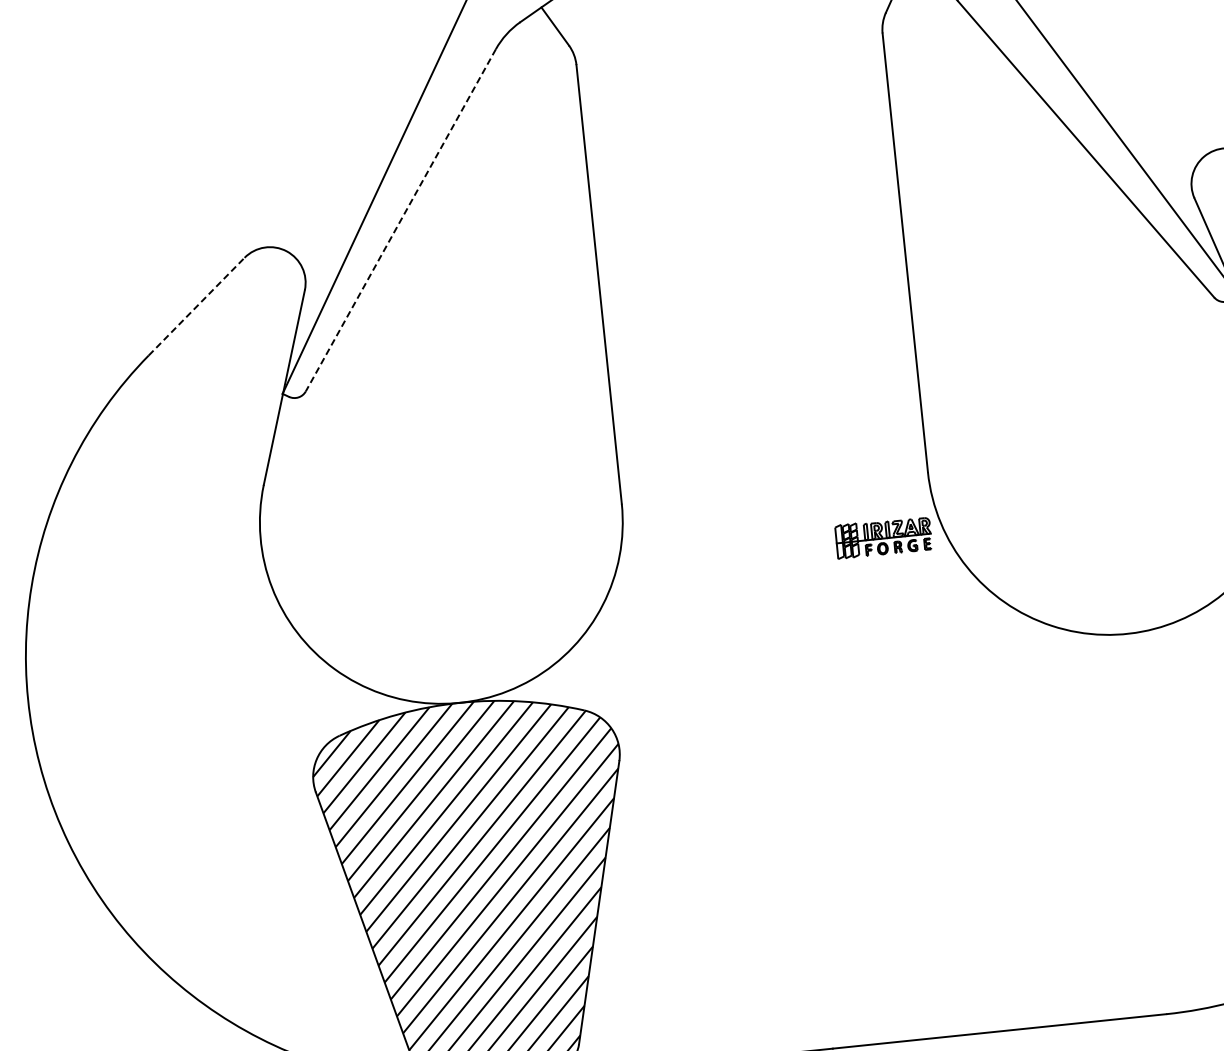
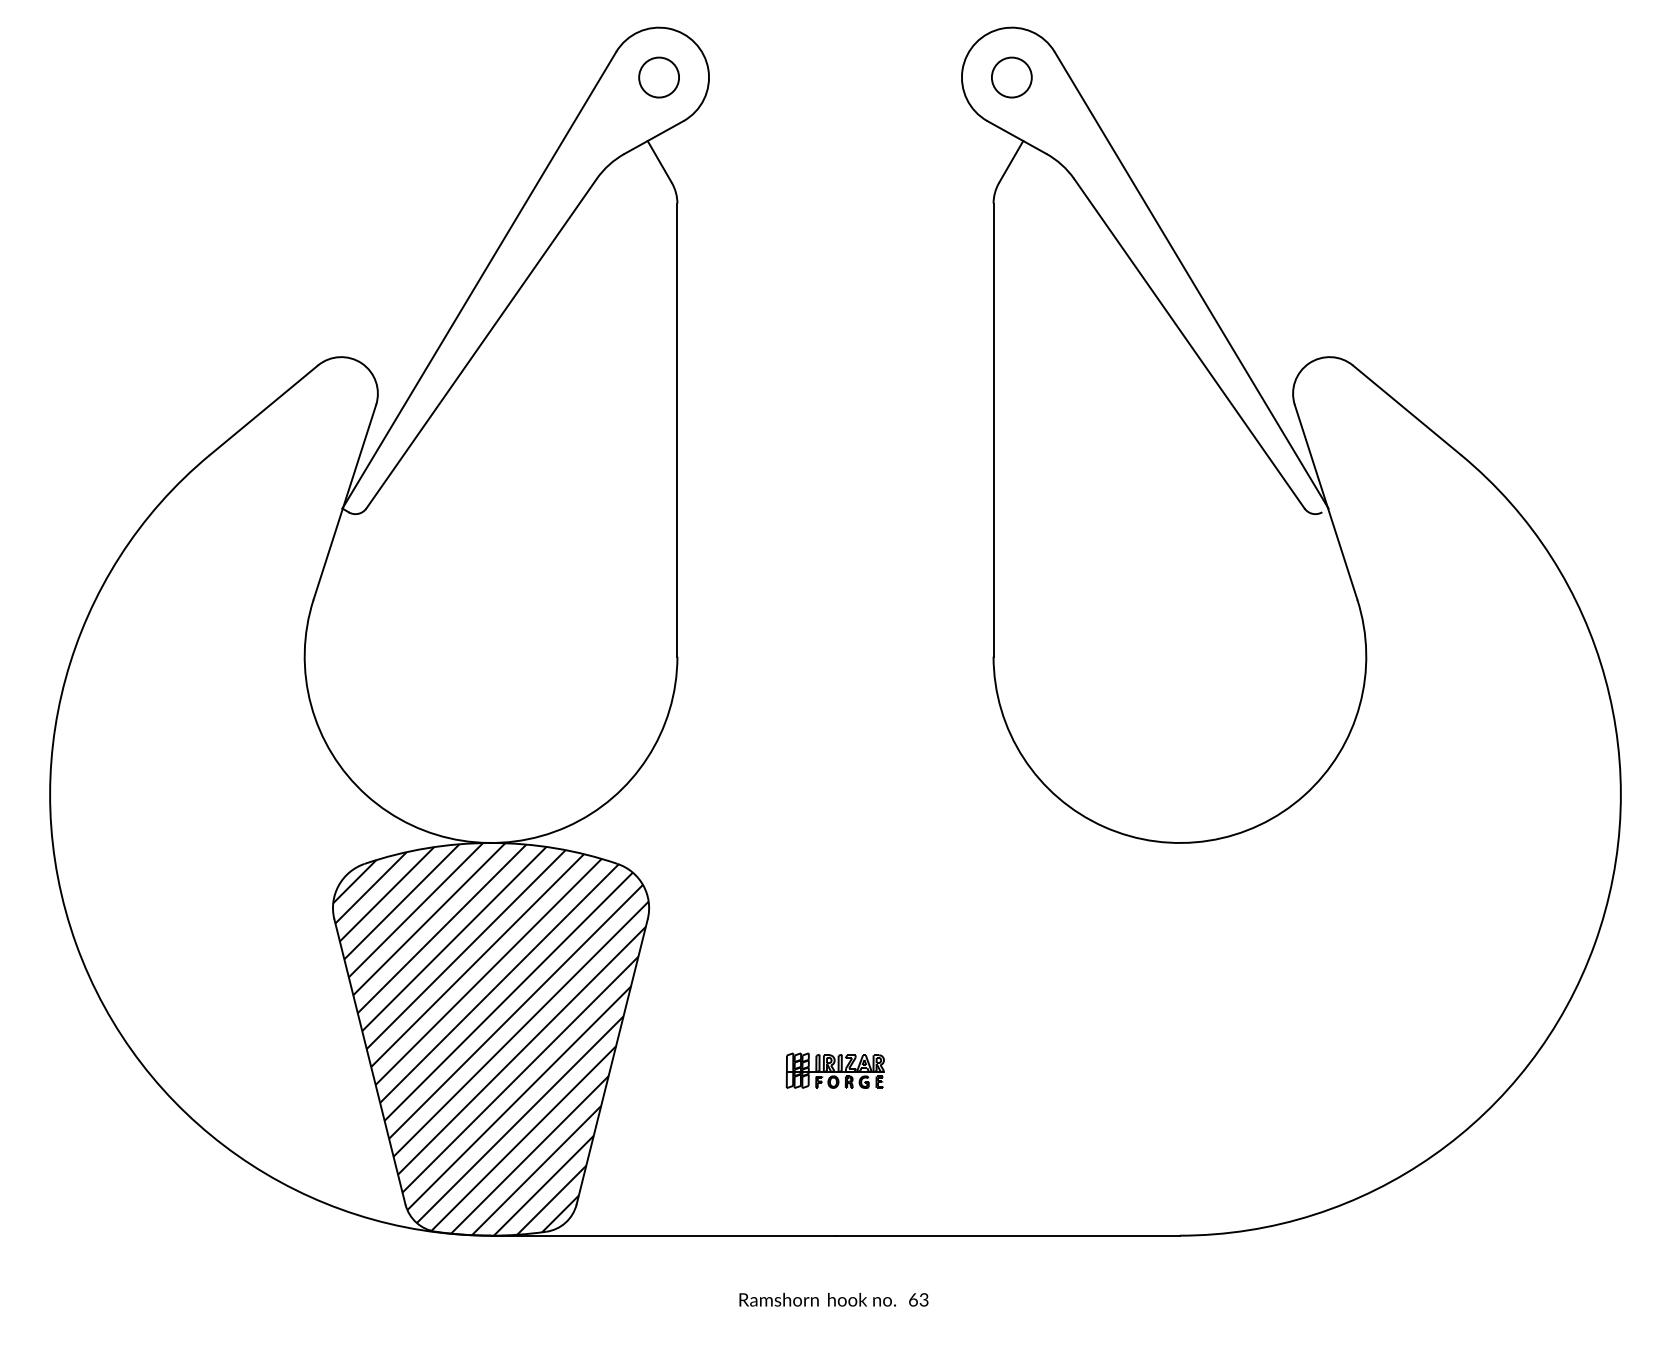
line: (400, 221) -> (481, 344), dashed -> solid
line: (197, 306) -> (264, 410), dashed -> solid
part: (882, 537) -> (834, 1070), moved

